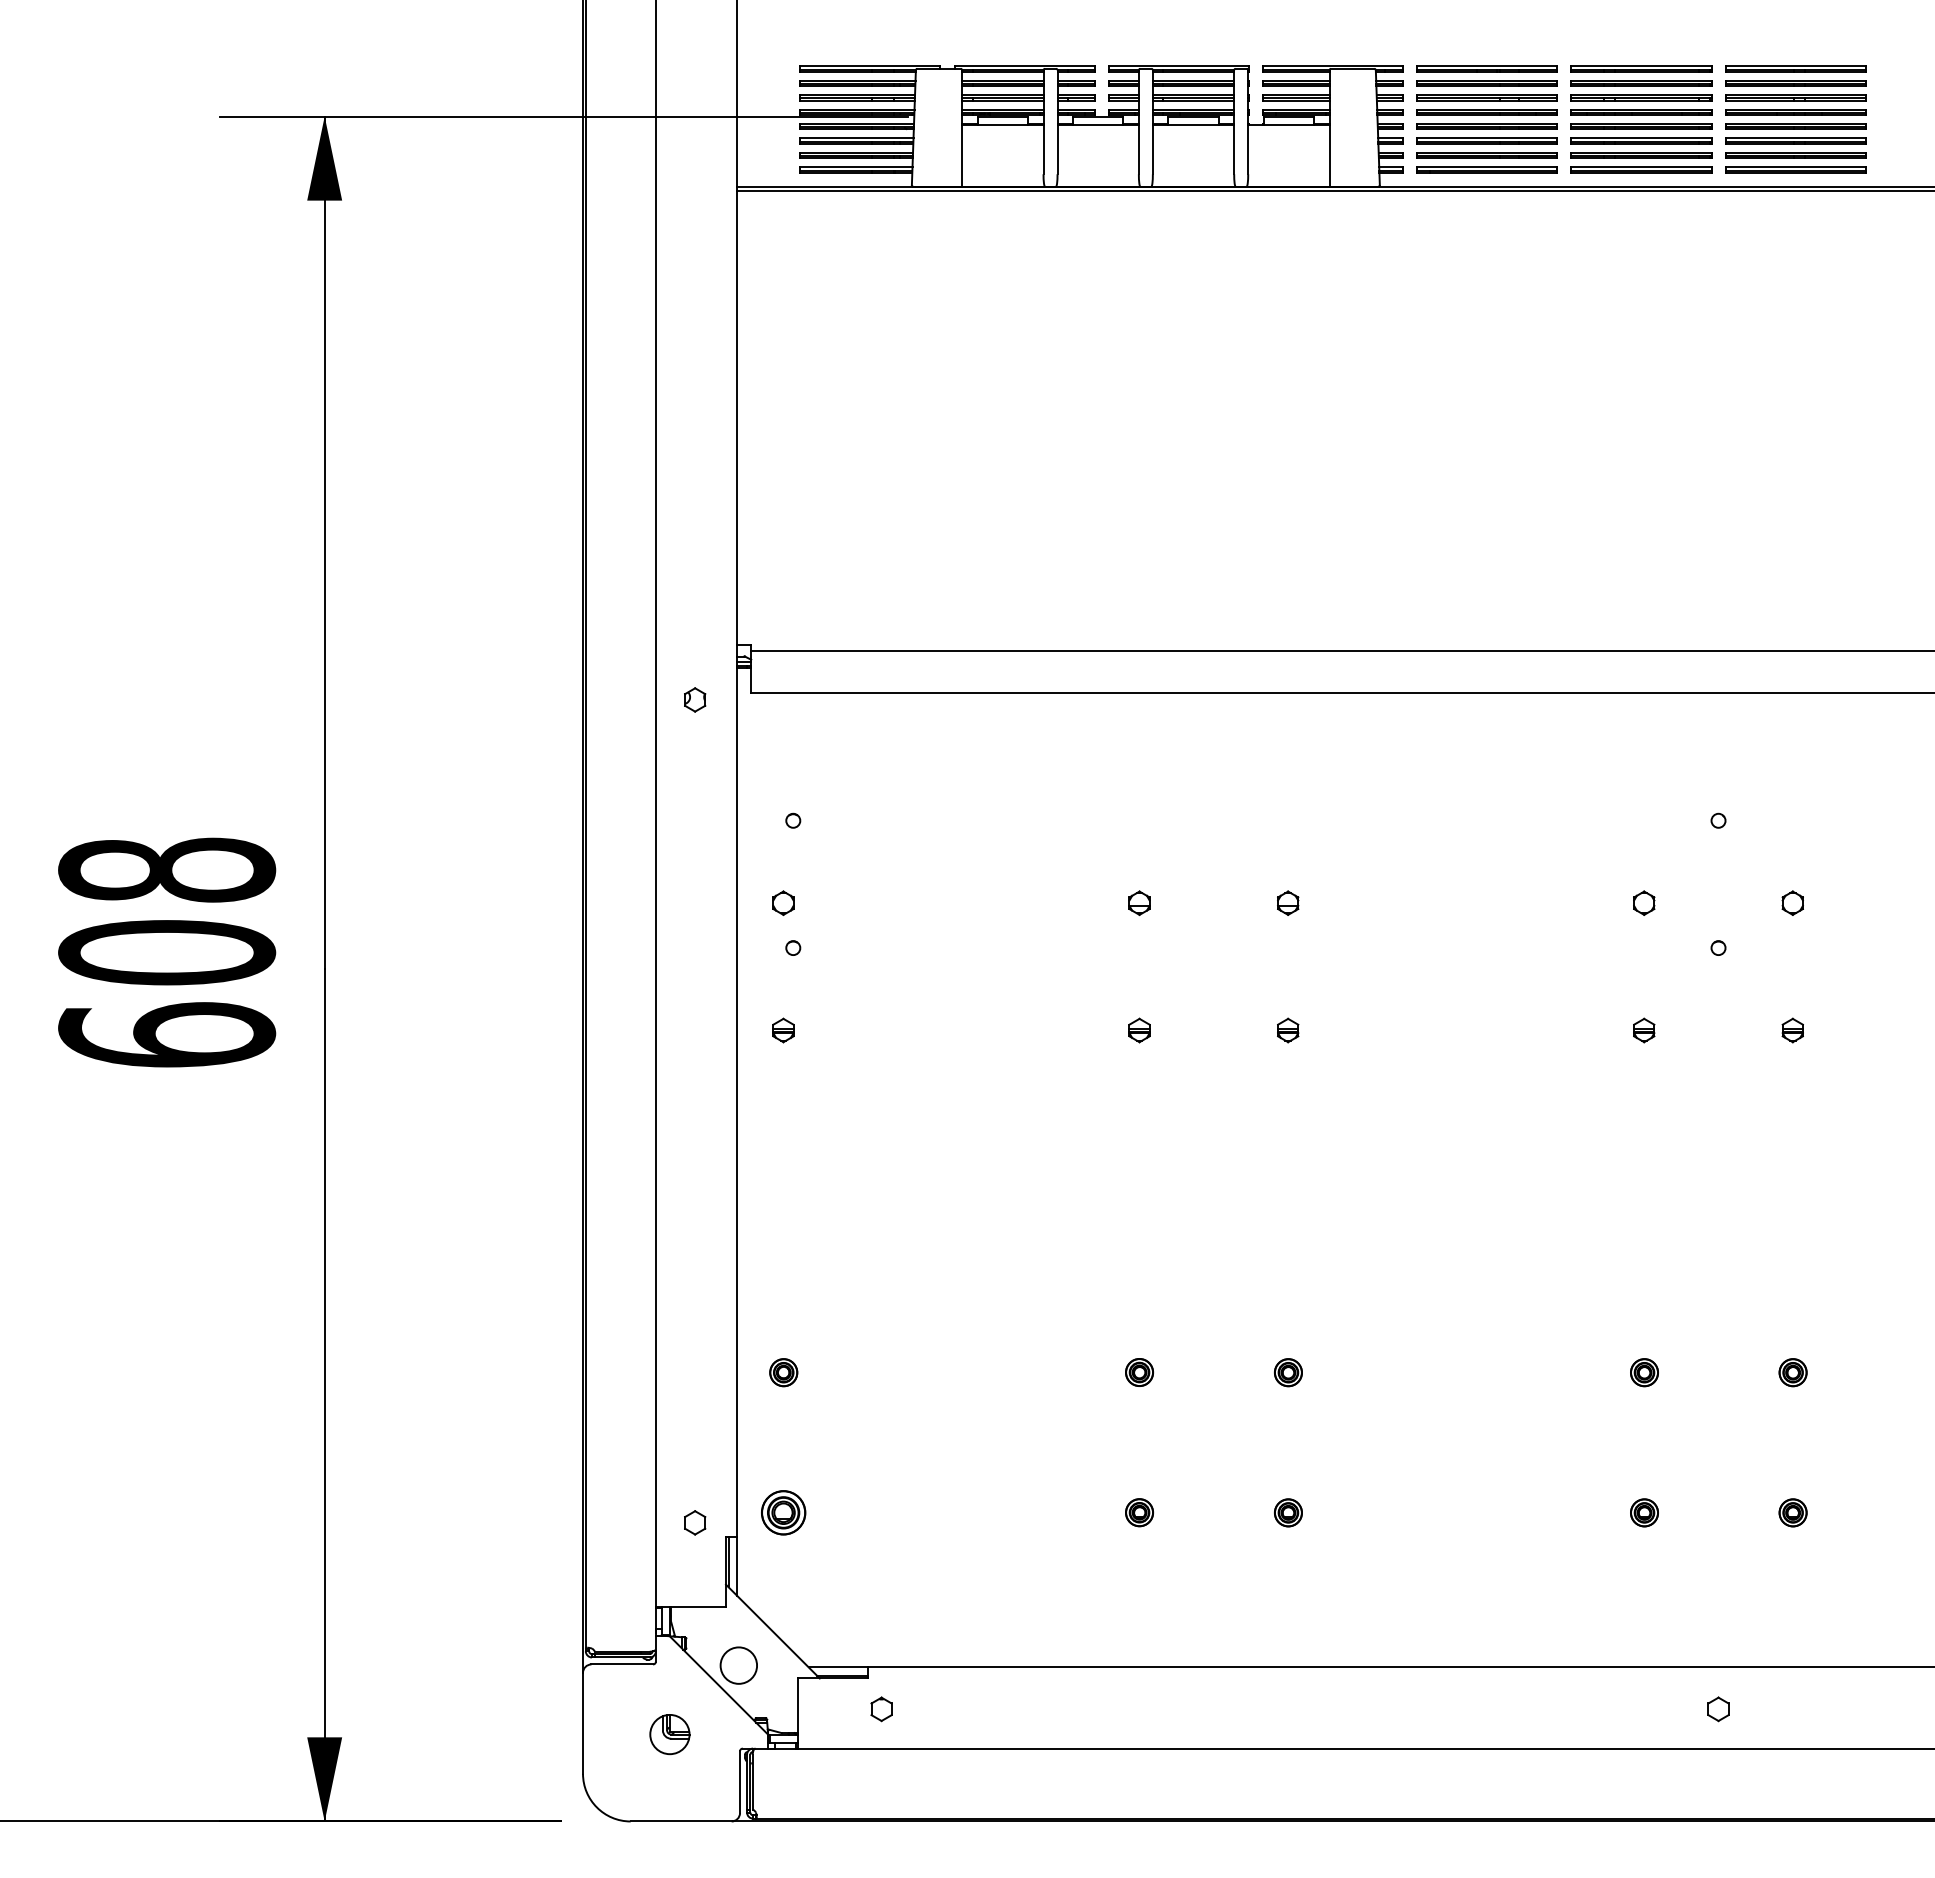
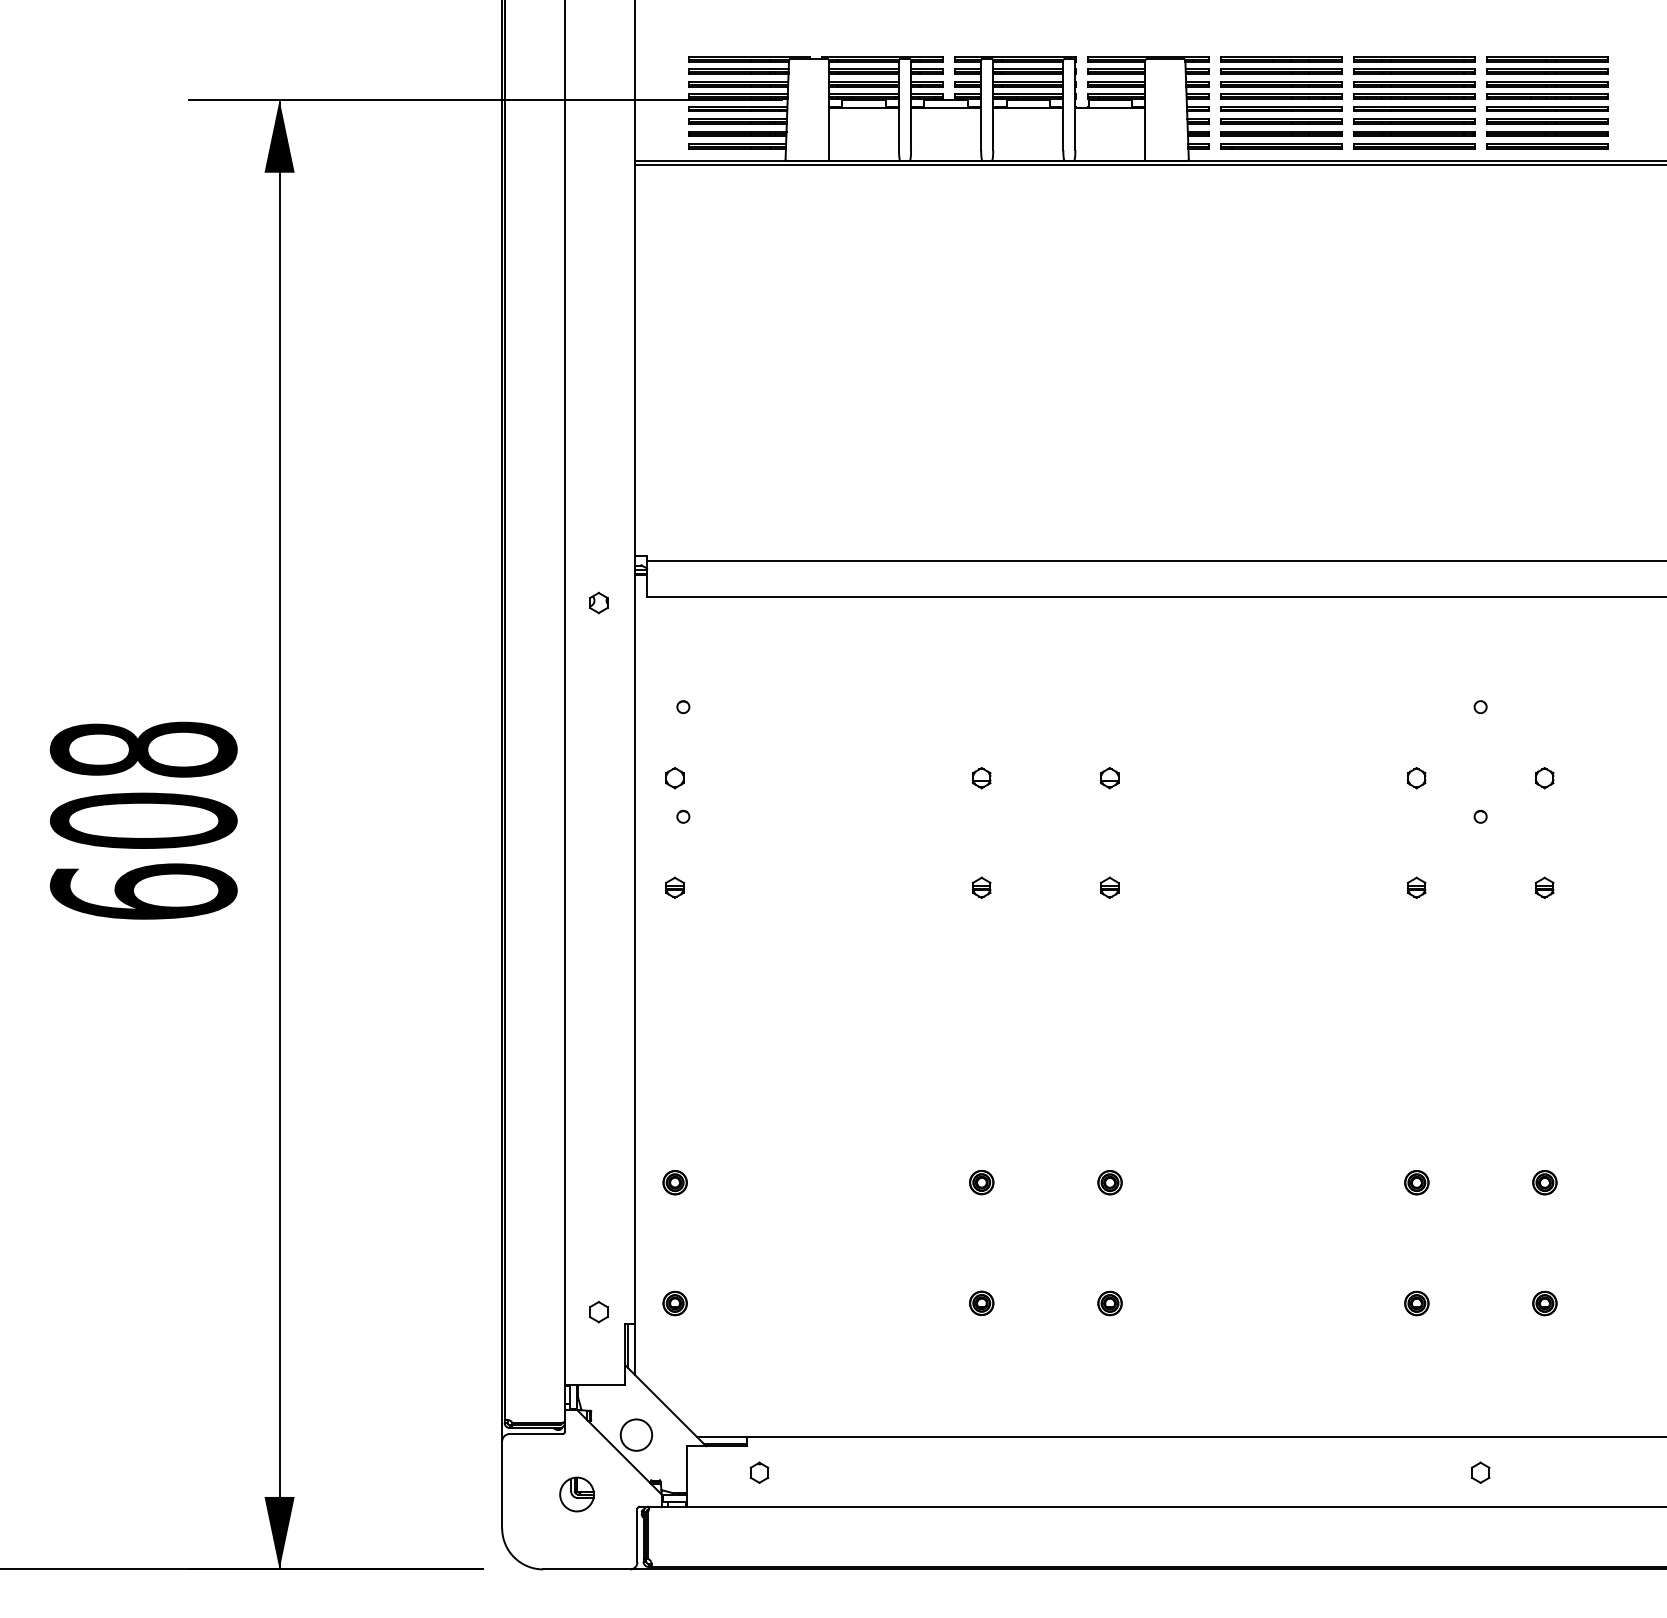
part: (783, 1512) -> (674, 1303), size x0.62

